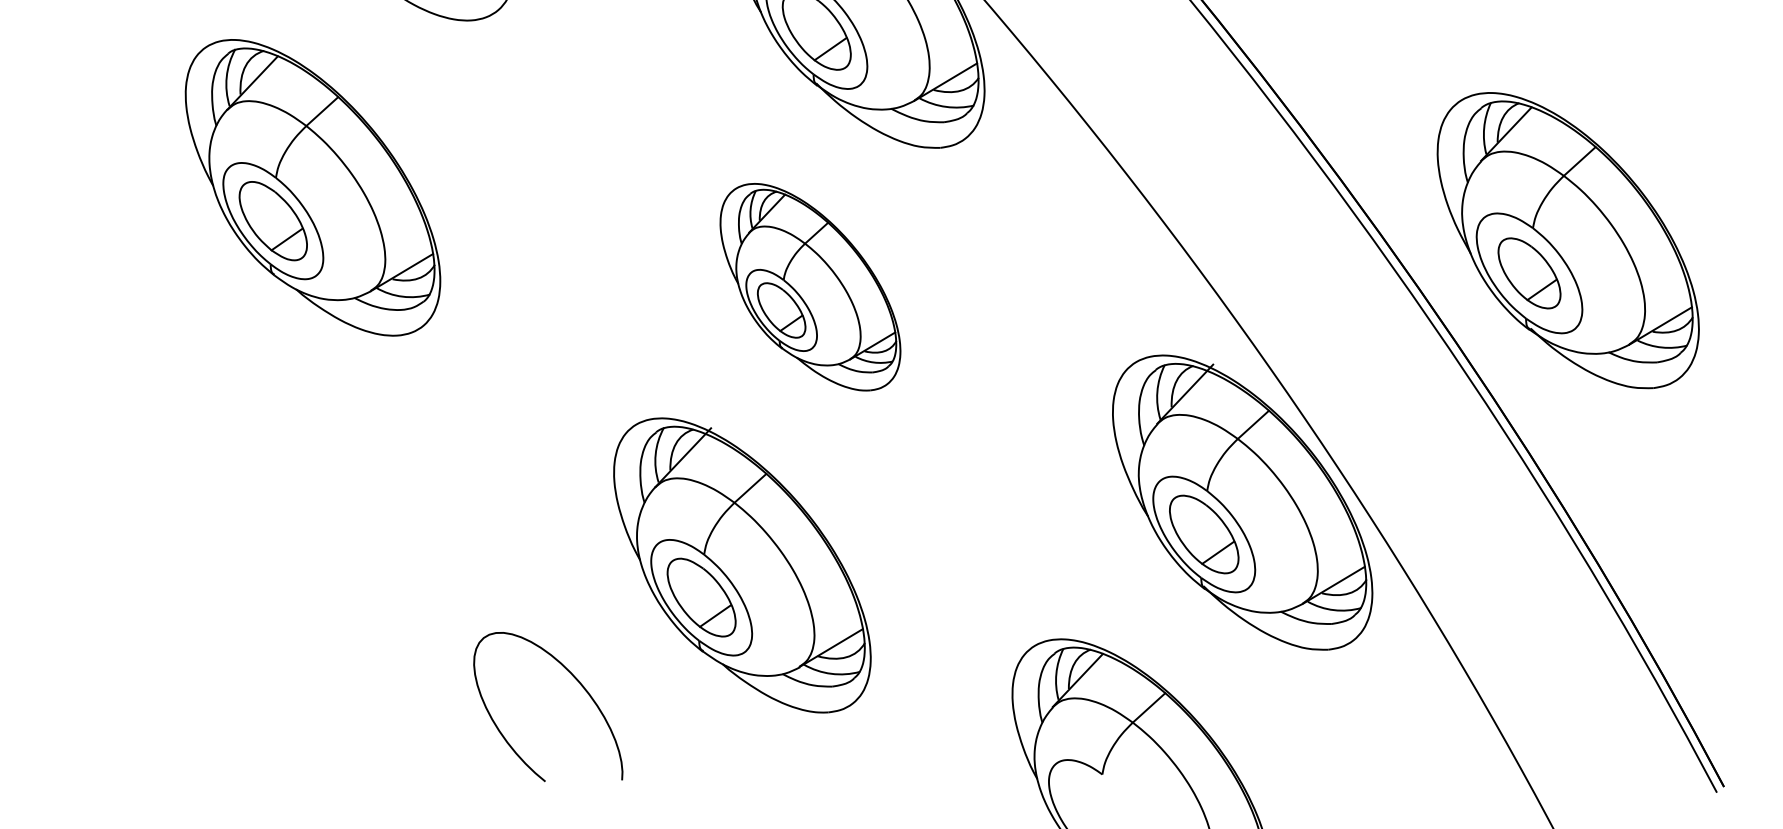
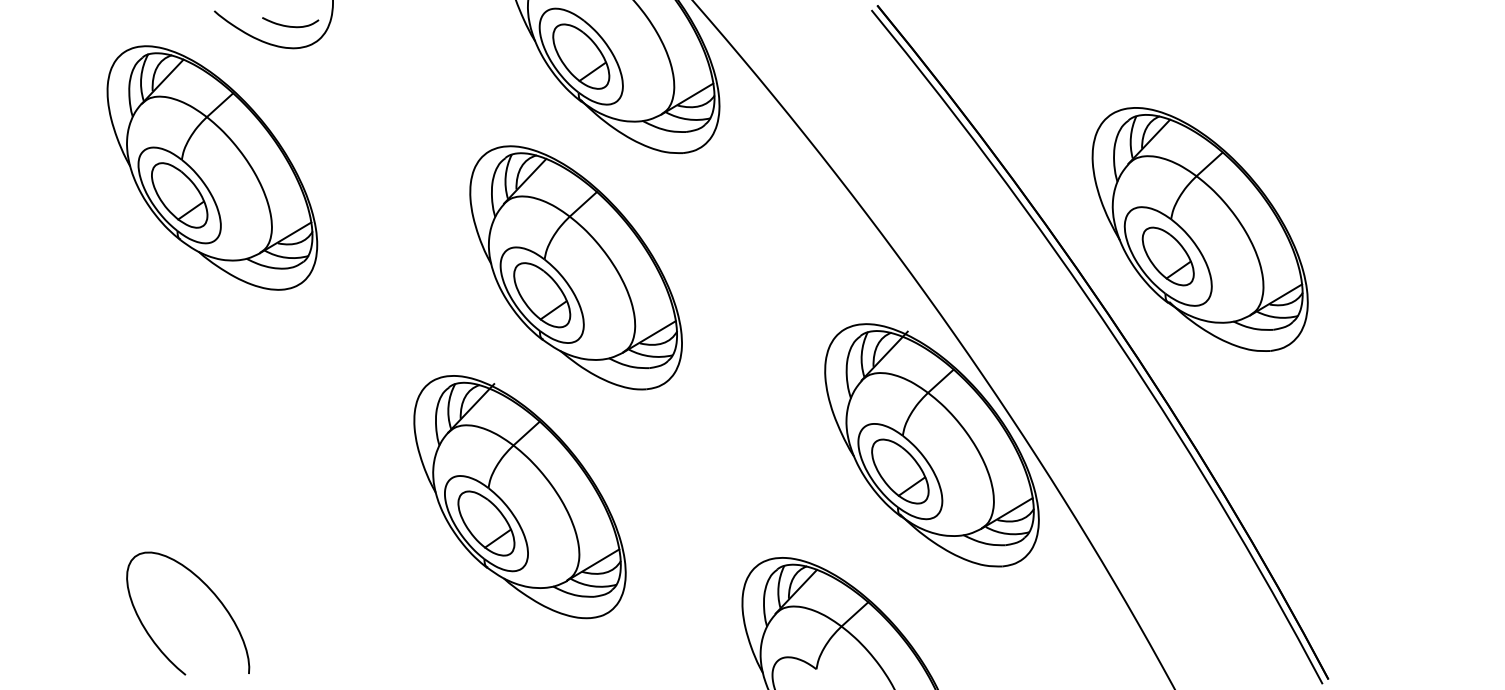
part: (313, 187) -> (212, 167), moved
part: (809, 286) -> (575, 267), size x1.43
curve: (575, 680) -> (210, 591), moved

